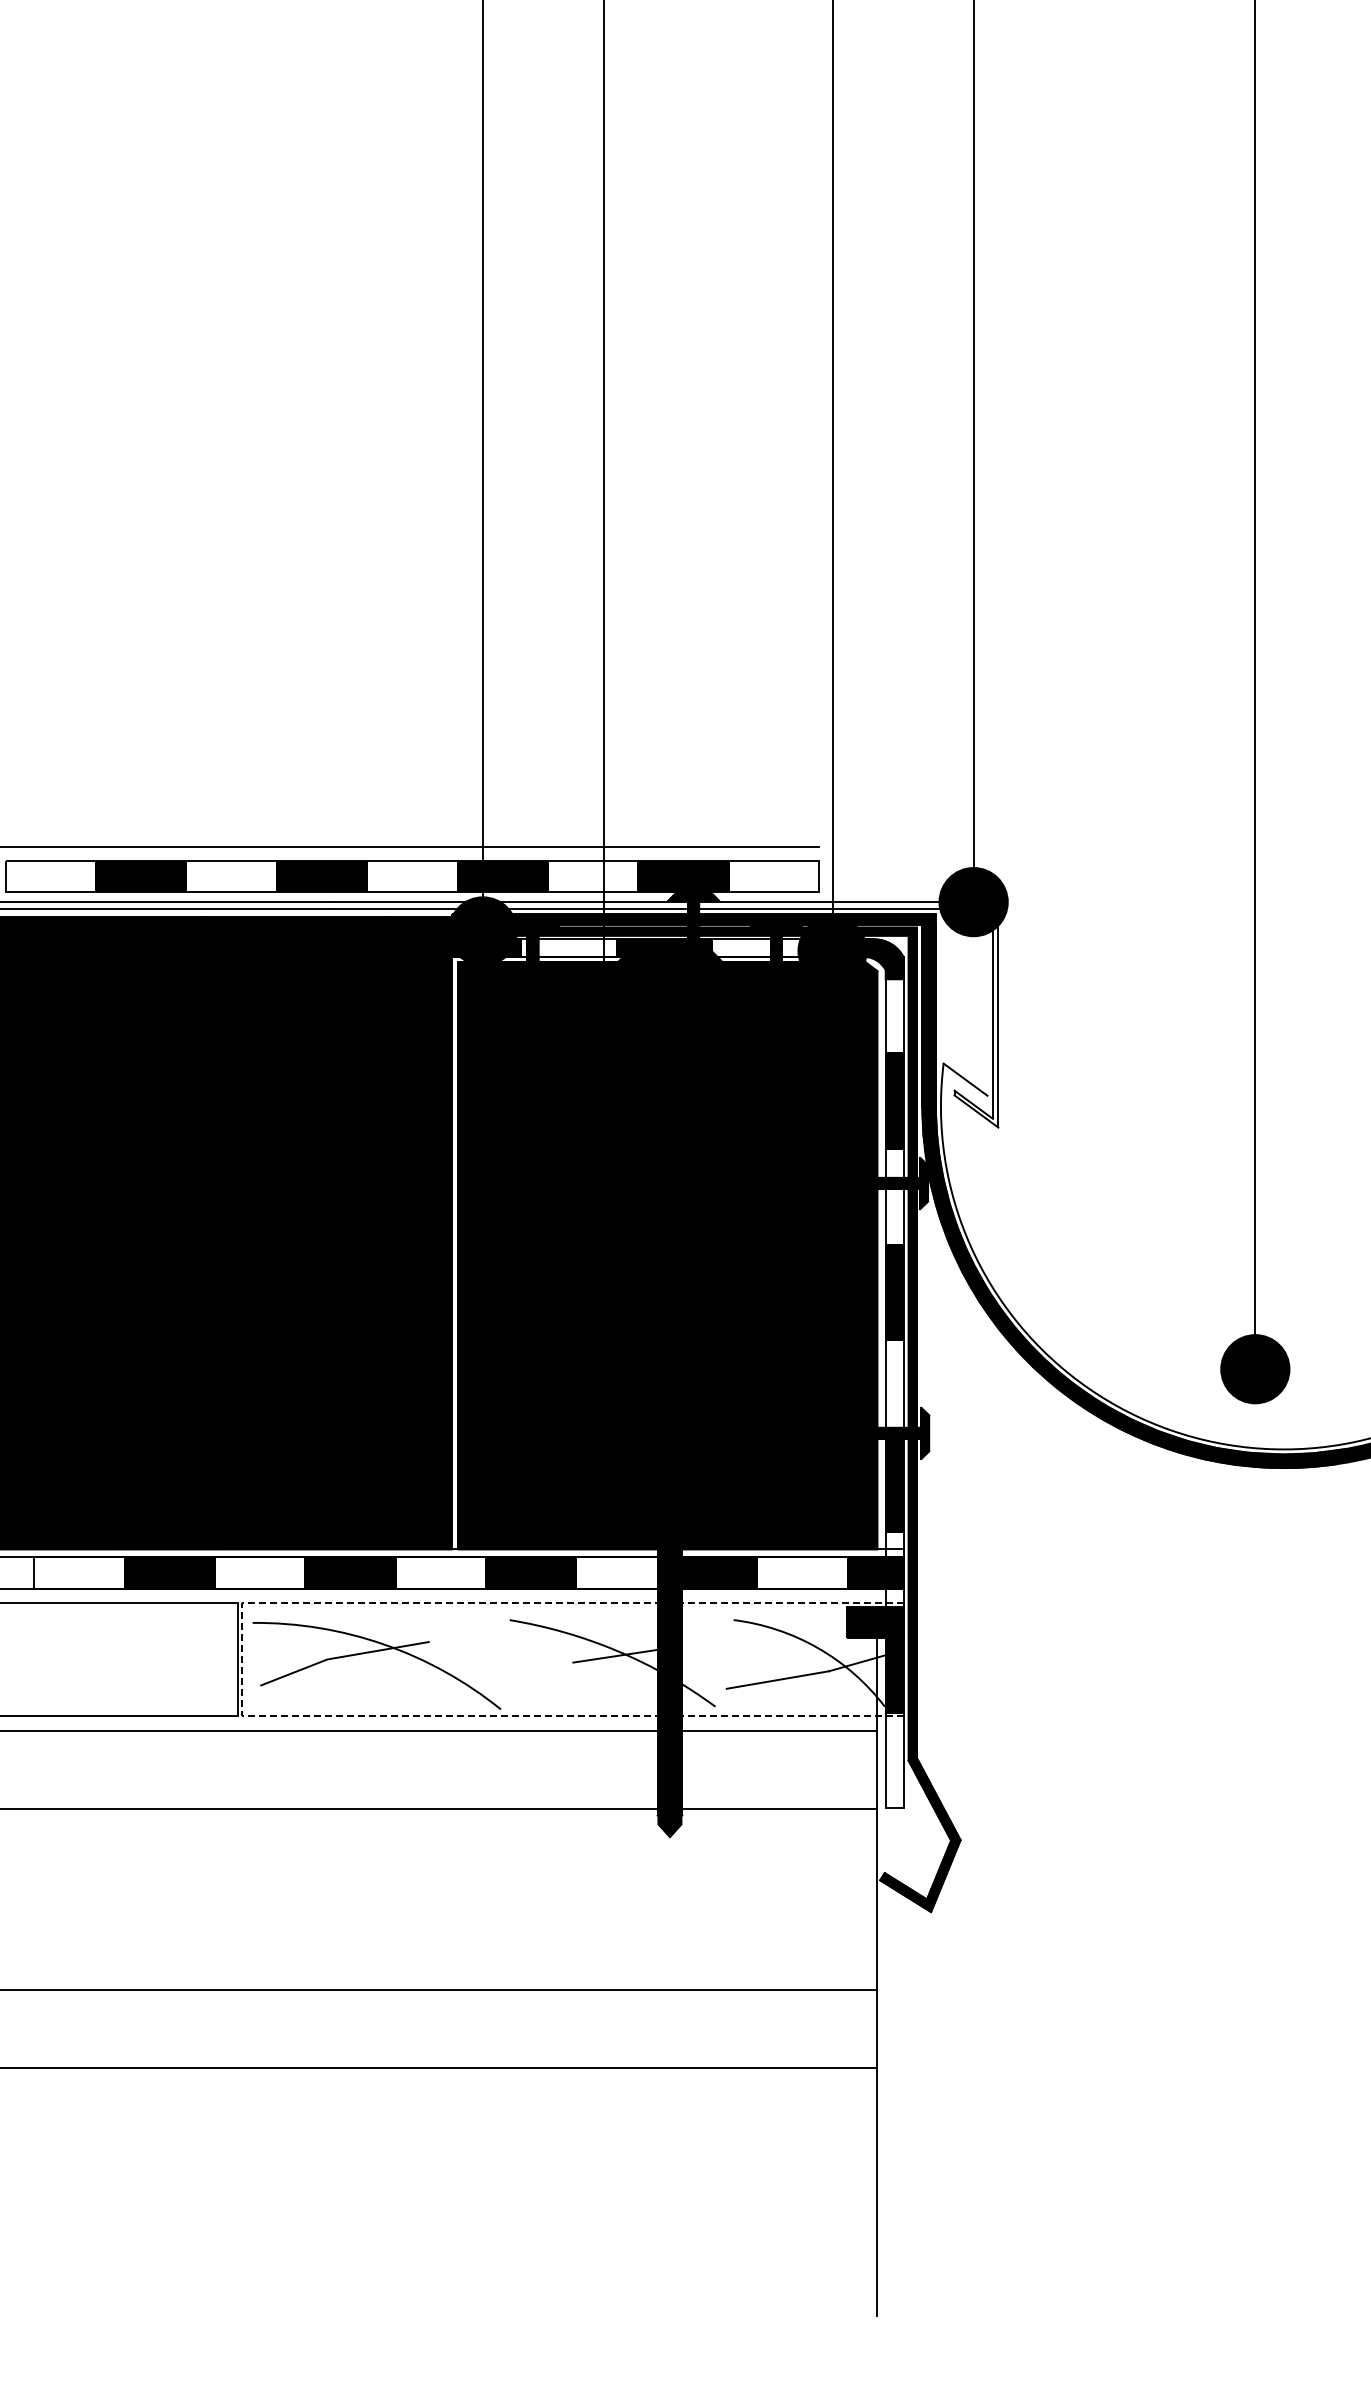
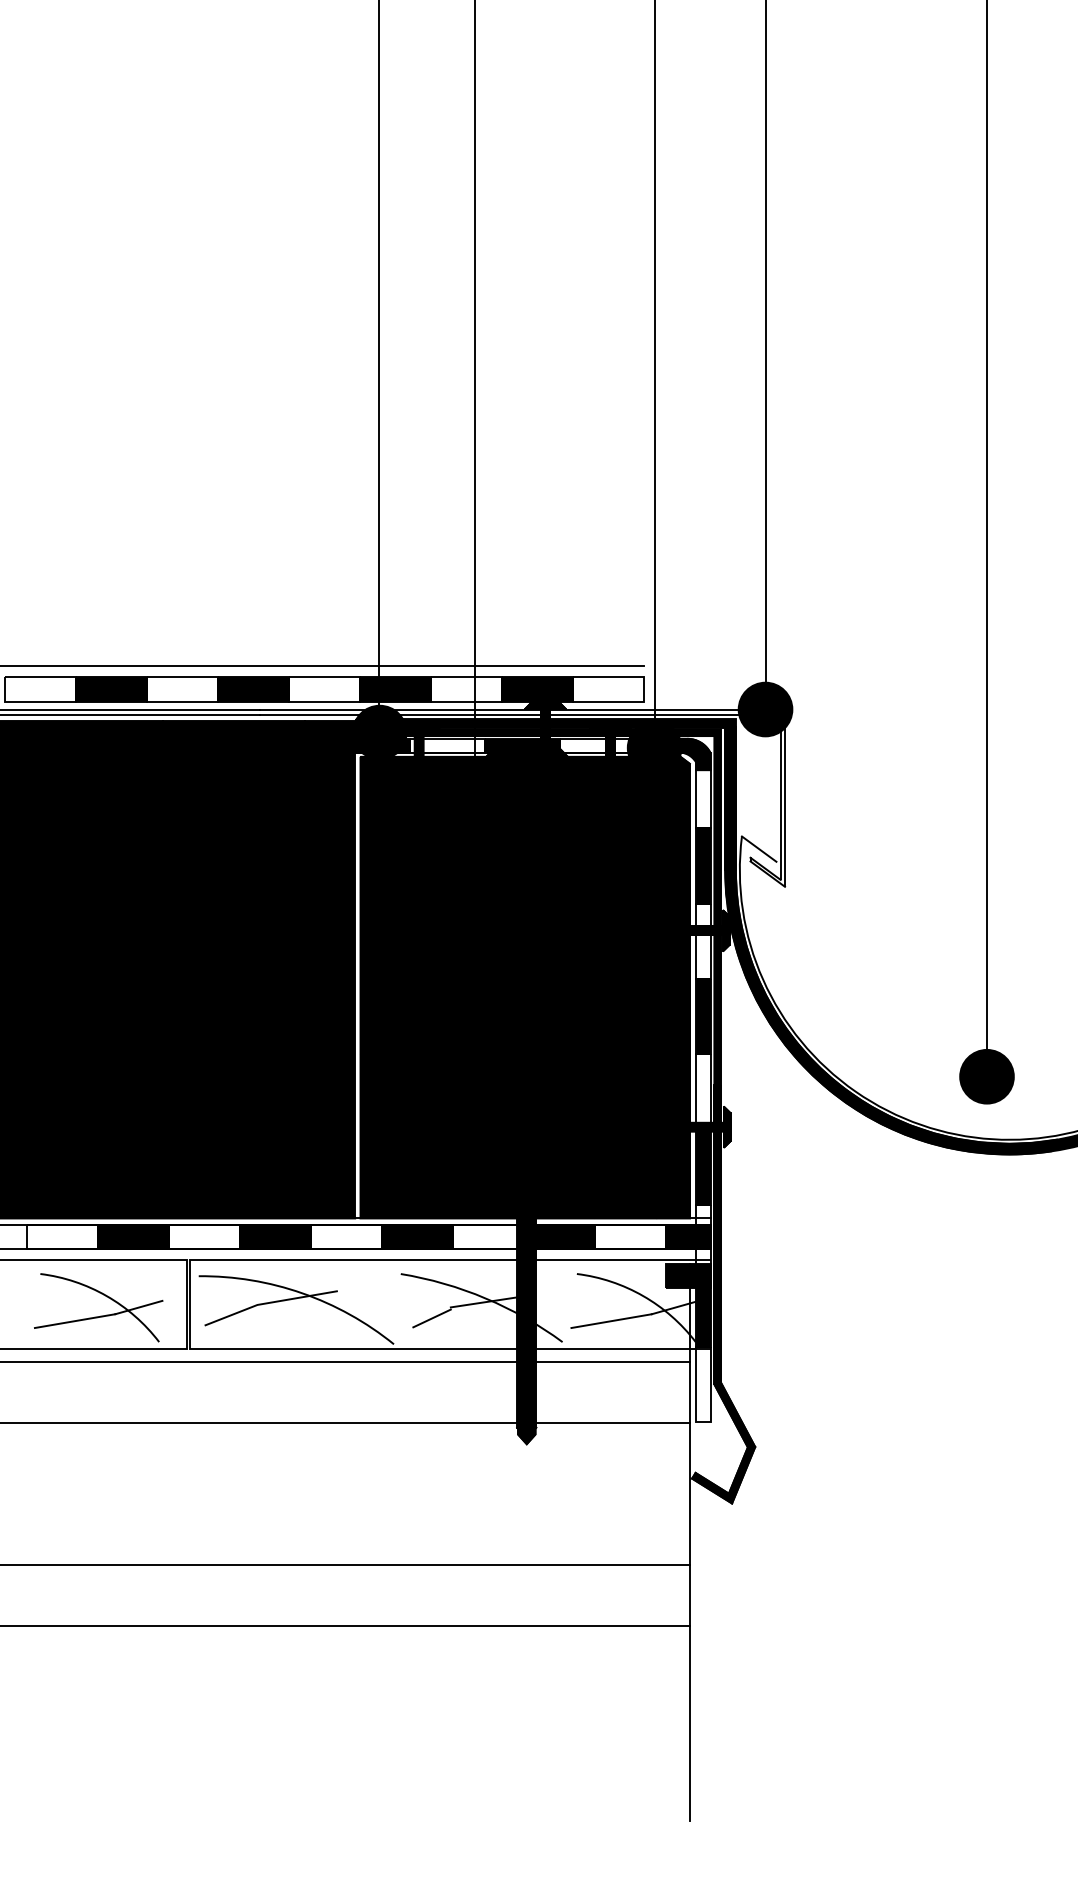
line: (242, 1658) -> (190, 1304), dashed -> solid
part: (126, 1673) -> (99, 1315), added
line: (549, 1676) -> (432, 1318), added

